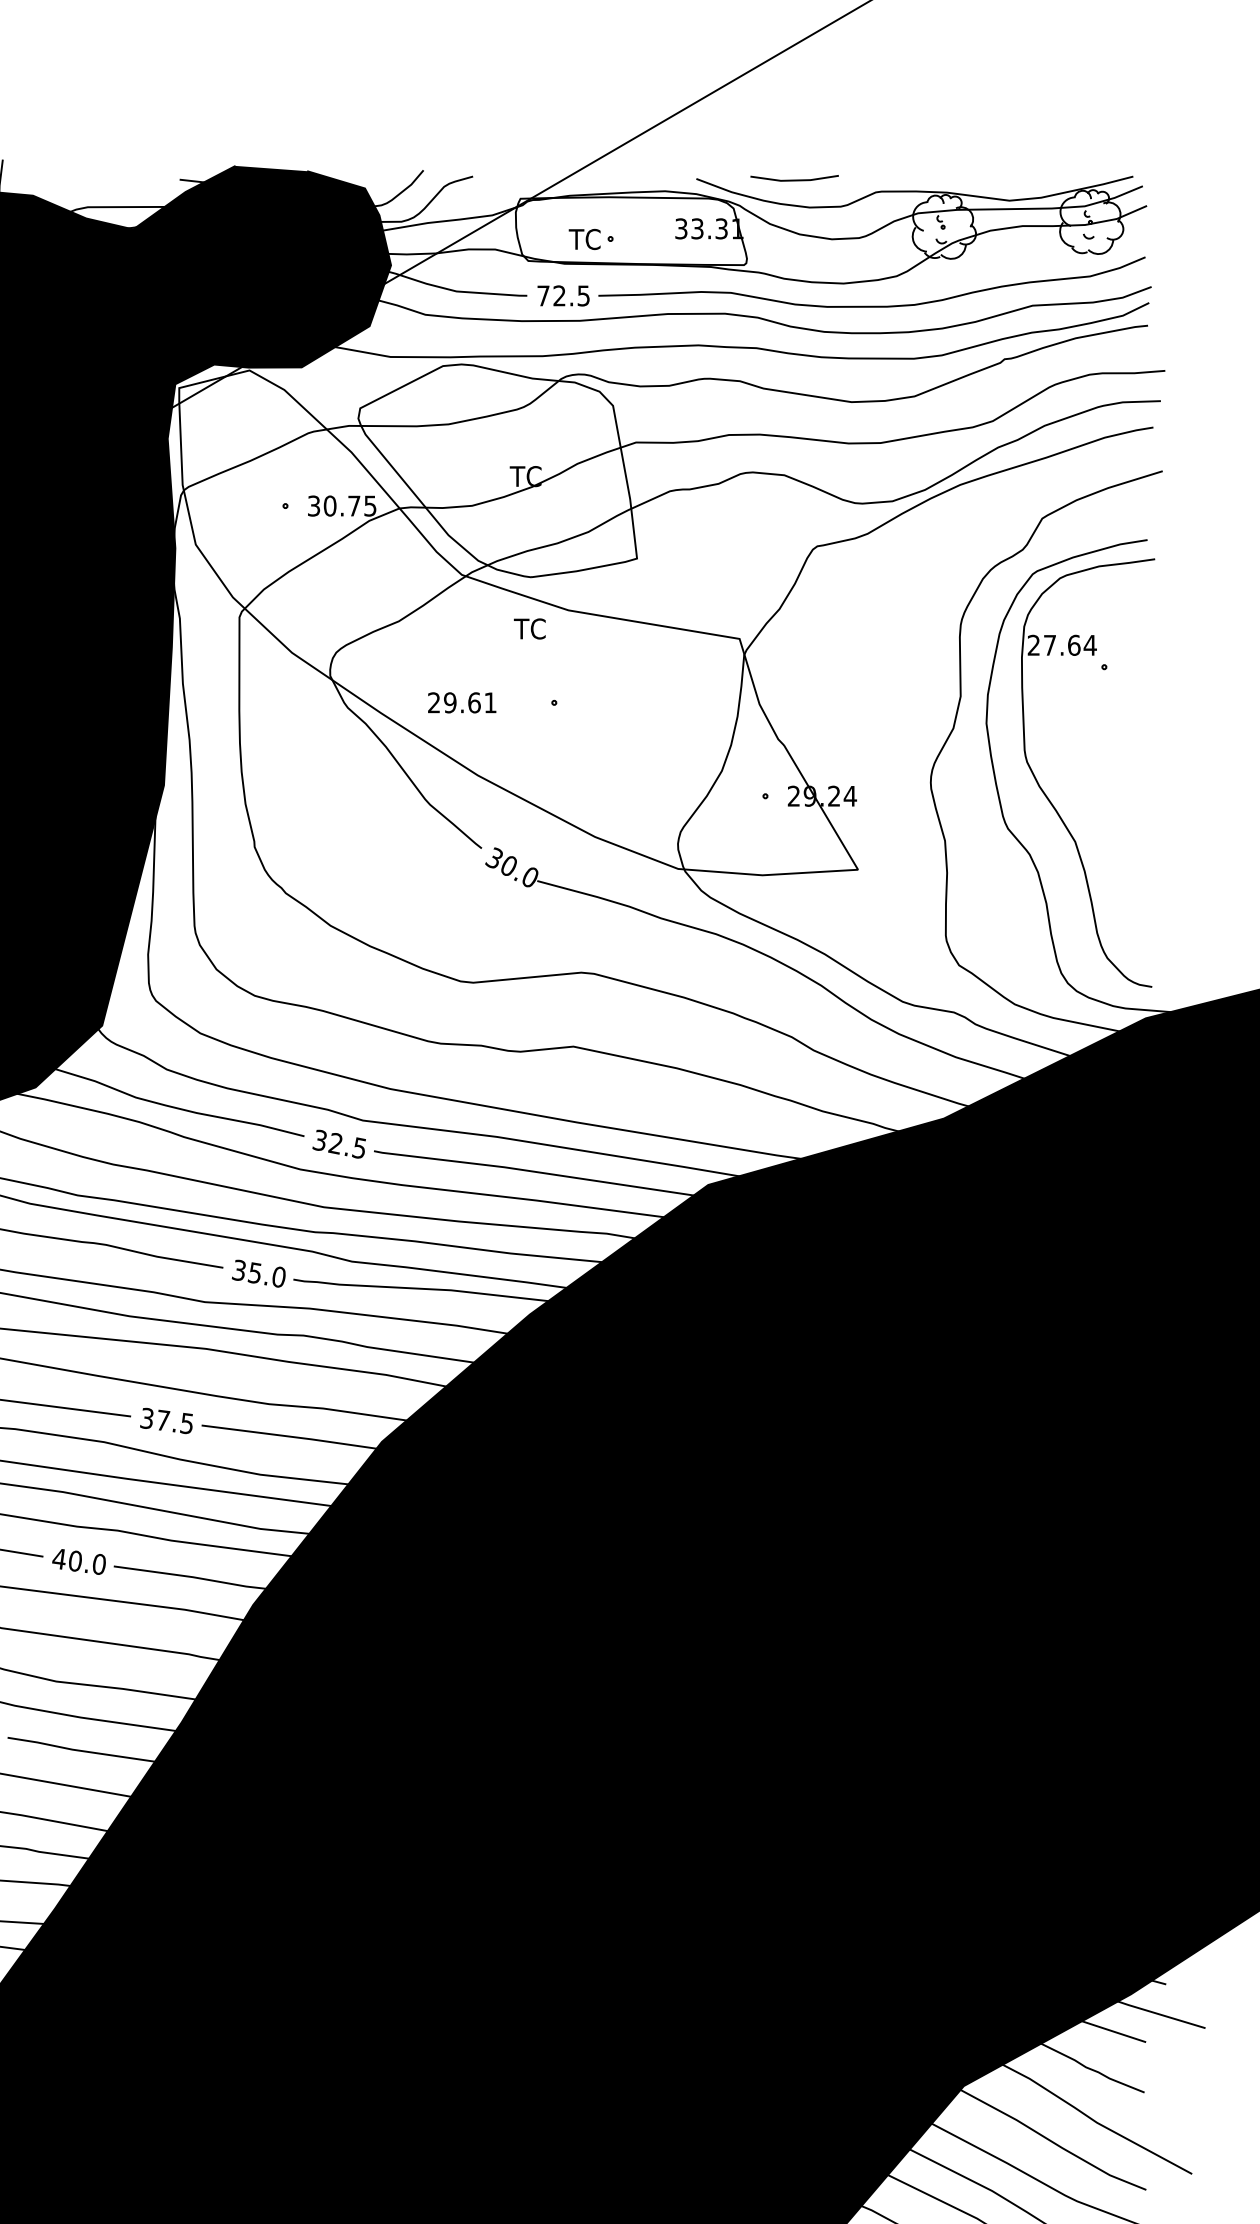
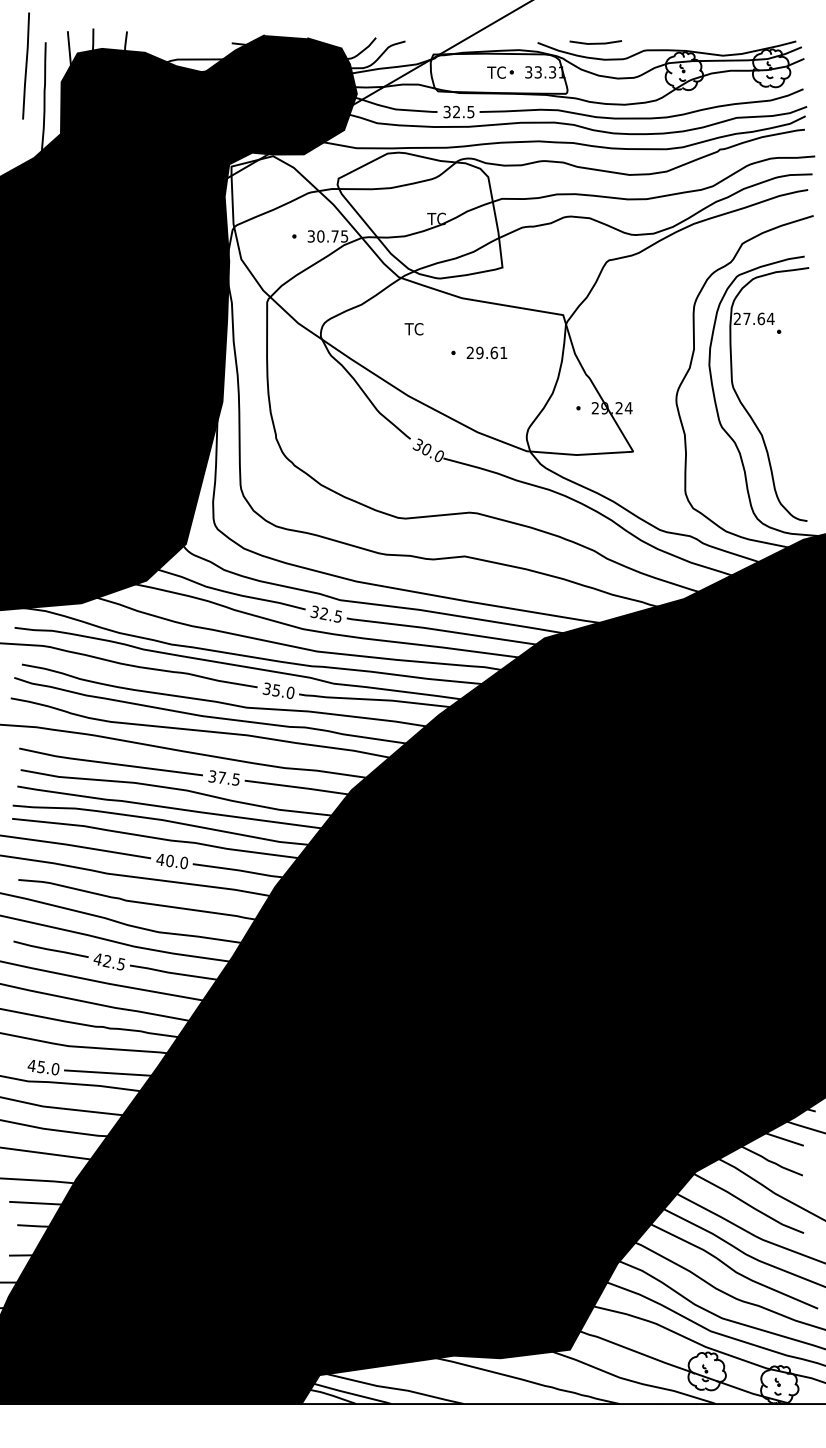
part: (591, 239) -> (500, 72), moved
text: (542, 294) -> (446, 111), 72.5 -> 32.5
text: (528, 629) -> (413, 329), moved
text: (461, 702) -> (486, 352), moved

